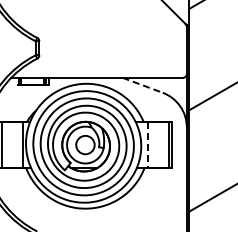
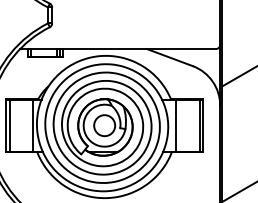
line: (142, 85) -> (169, 57), dashed -> solid
line: (148, 145) -> (176, 126), dashed -> solid

